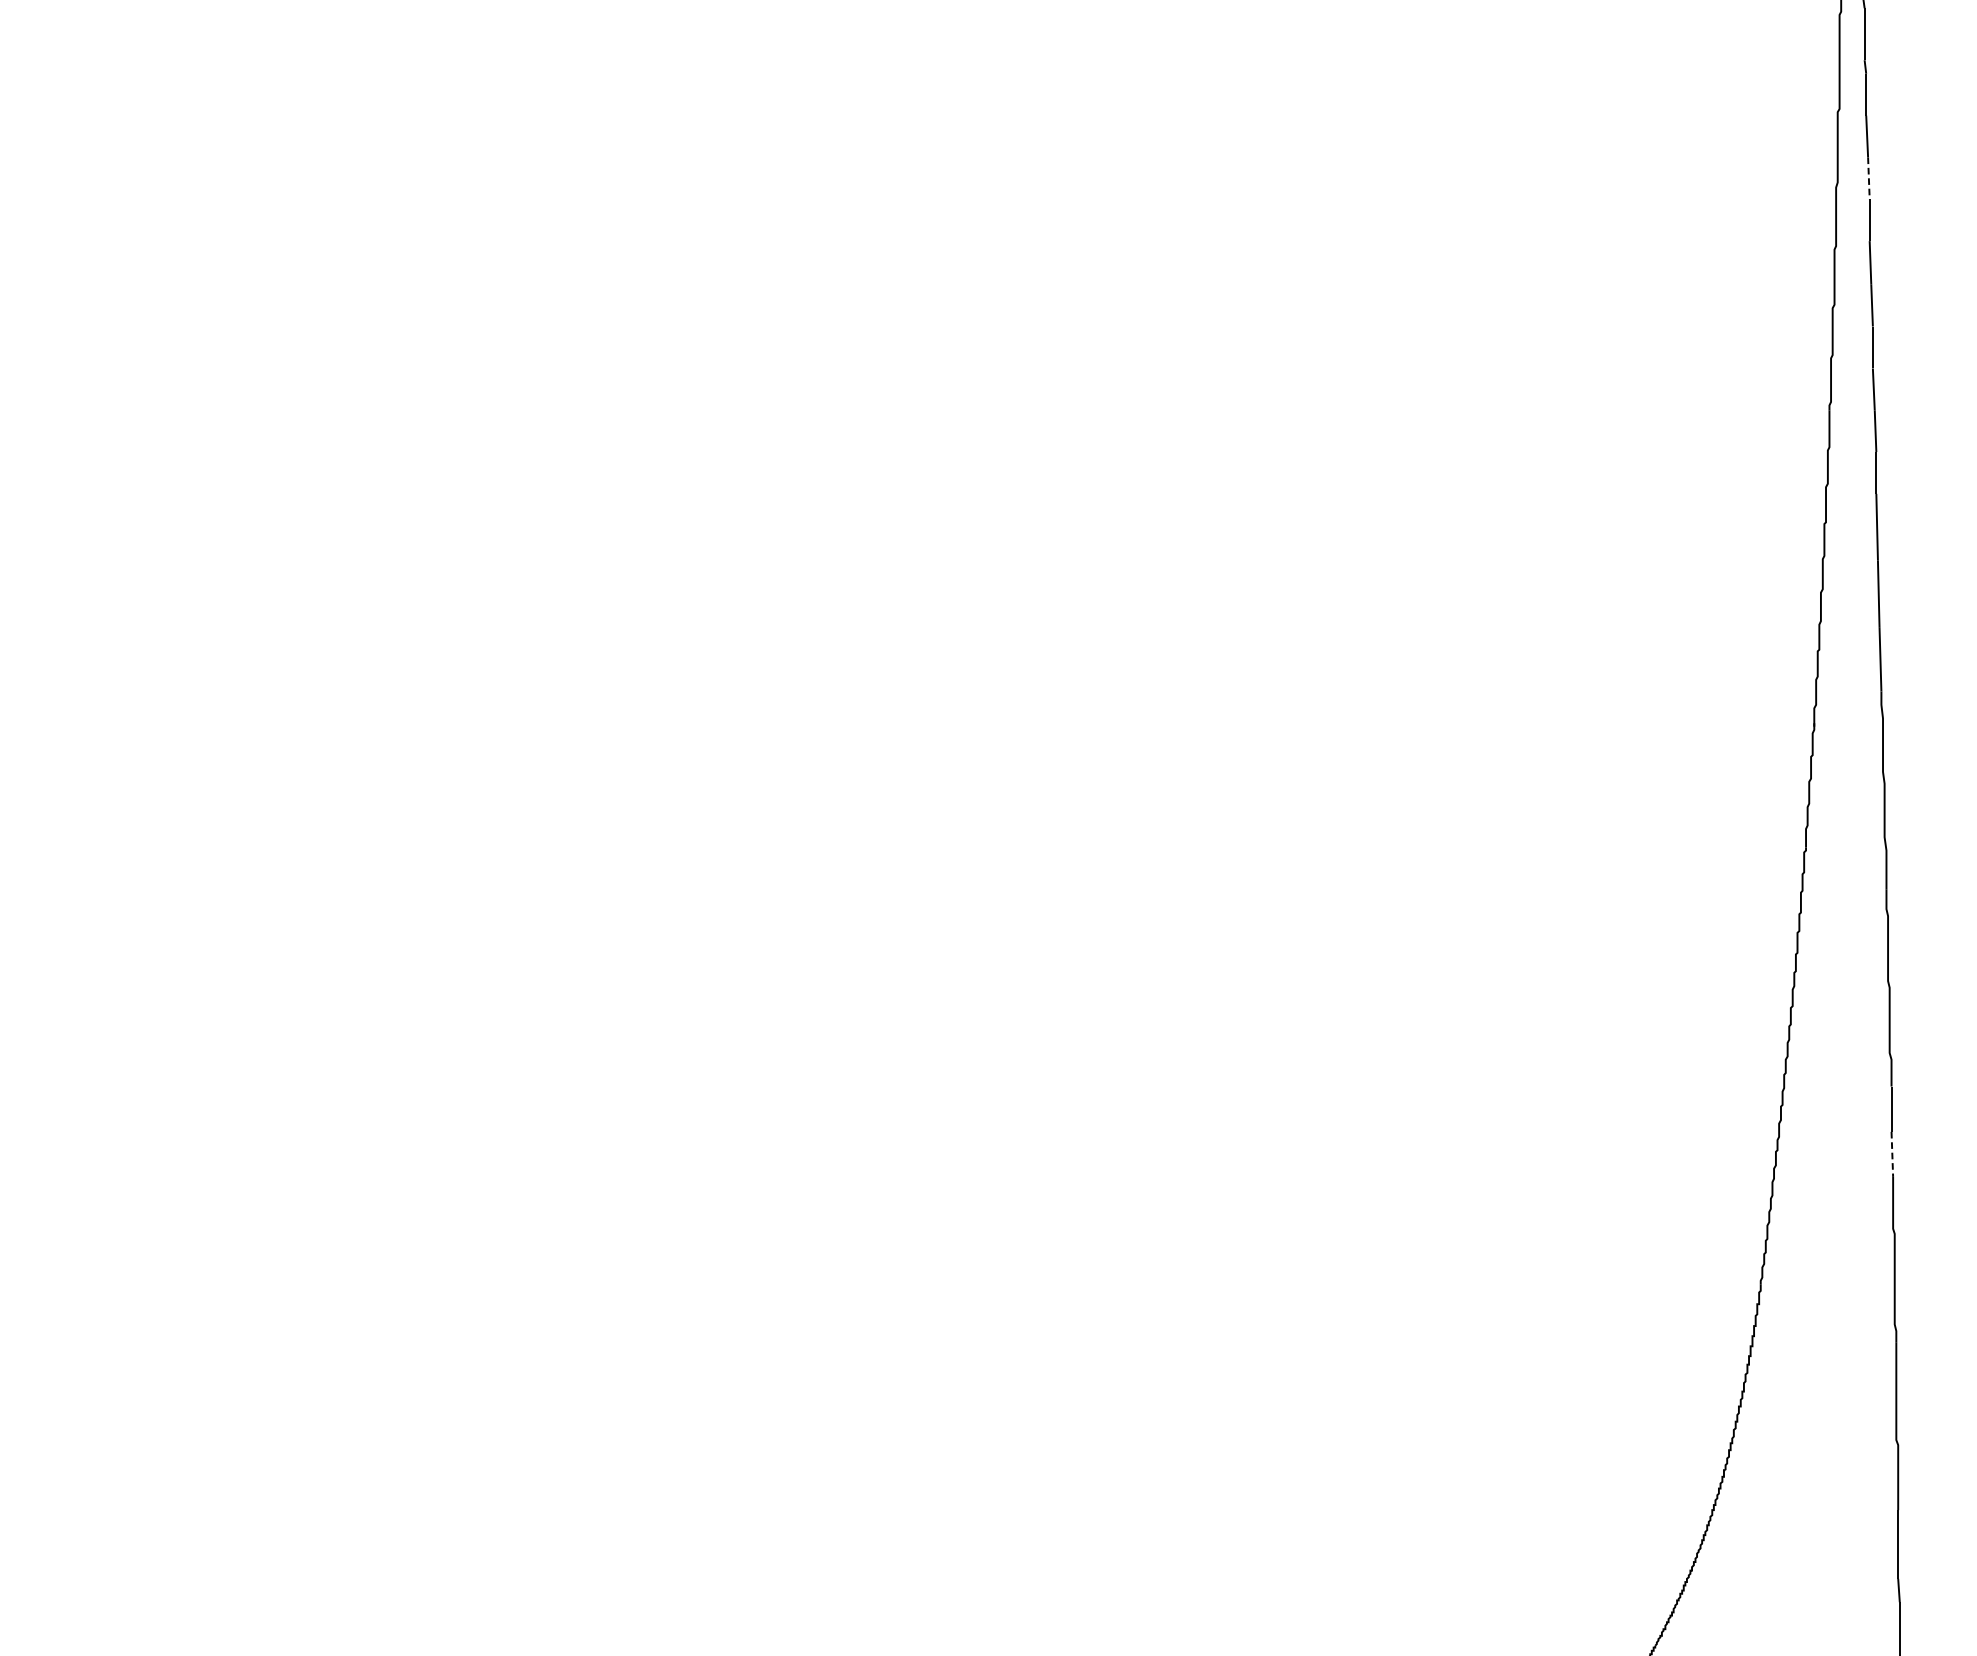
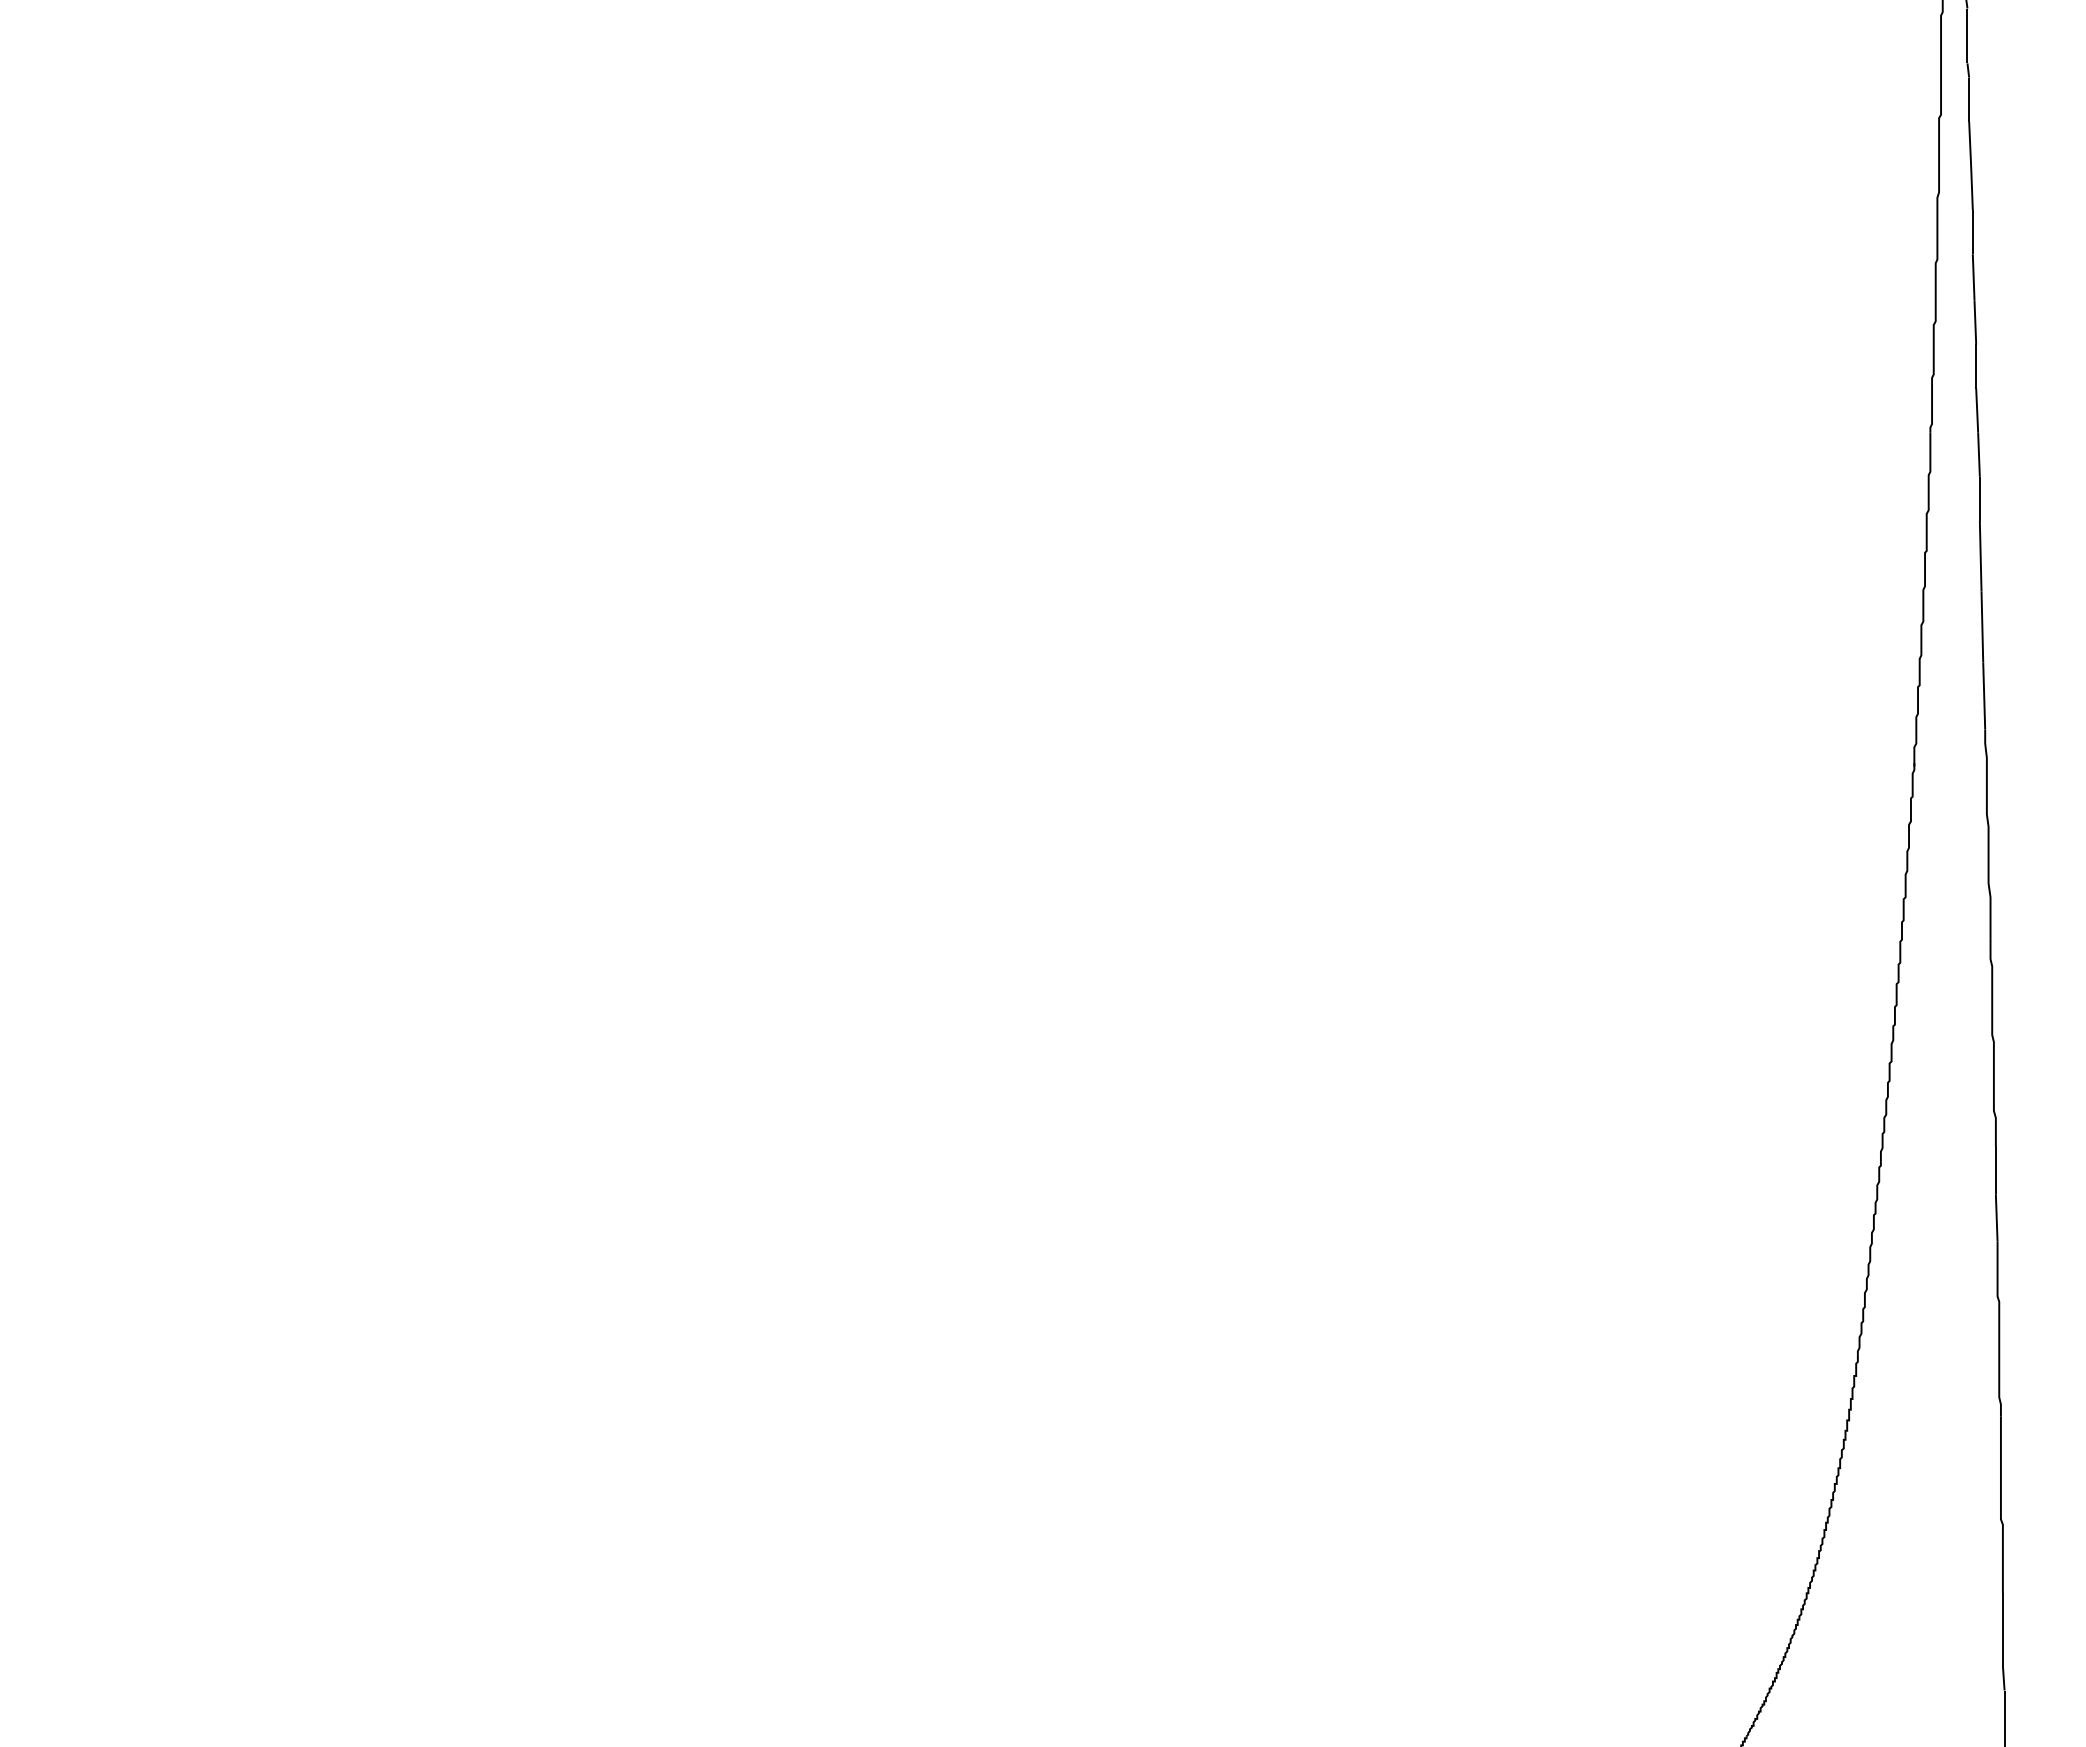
line: (1868, 178) -> (1971, 188), dashed -> solid
line: (1892, 1154) -> (1996, 1217), dashed -> solid

